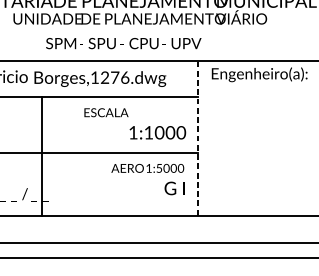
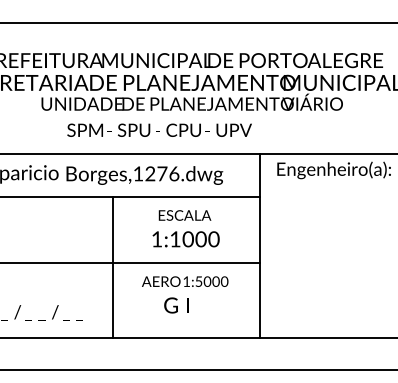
text: (123, 42) -> (159, 129), moved
text: (105, 112) -> (184, 215), moved
text: (157, 132) -> (185, 239), moved
line: (197, 137) -> (260, 245), dashed -> solid
line: (42, 155) -> (112, 266), moved
text: (148, 168) -> (185, 281), moved
text: (174, 188) -> (176, 305), moved

